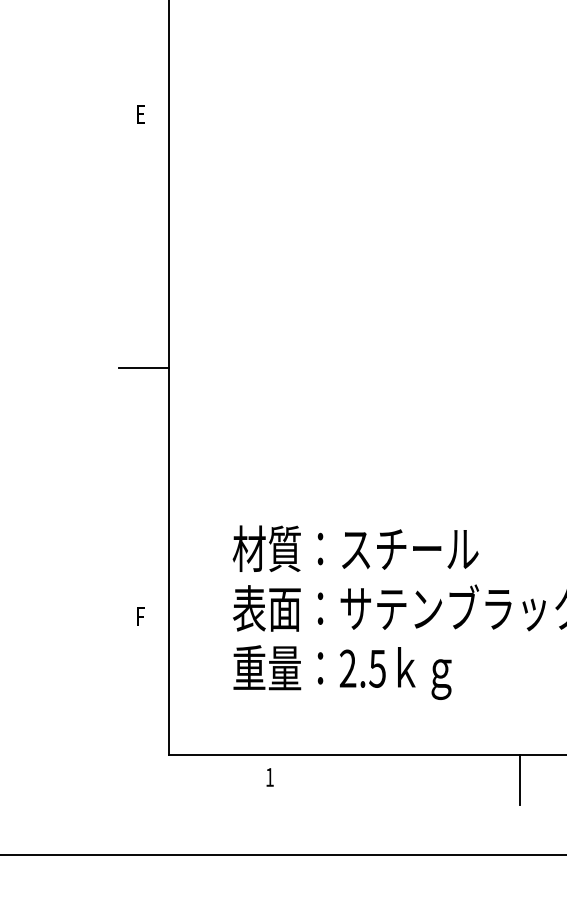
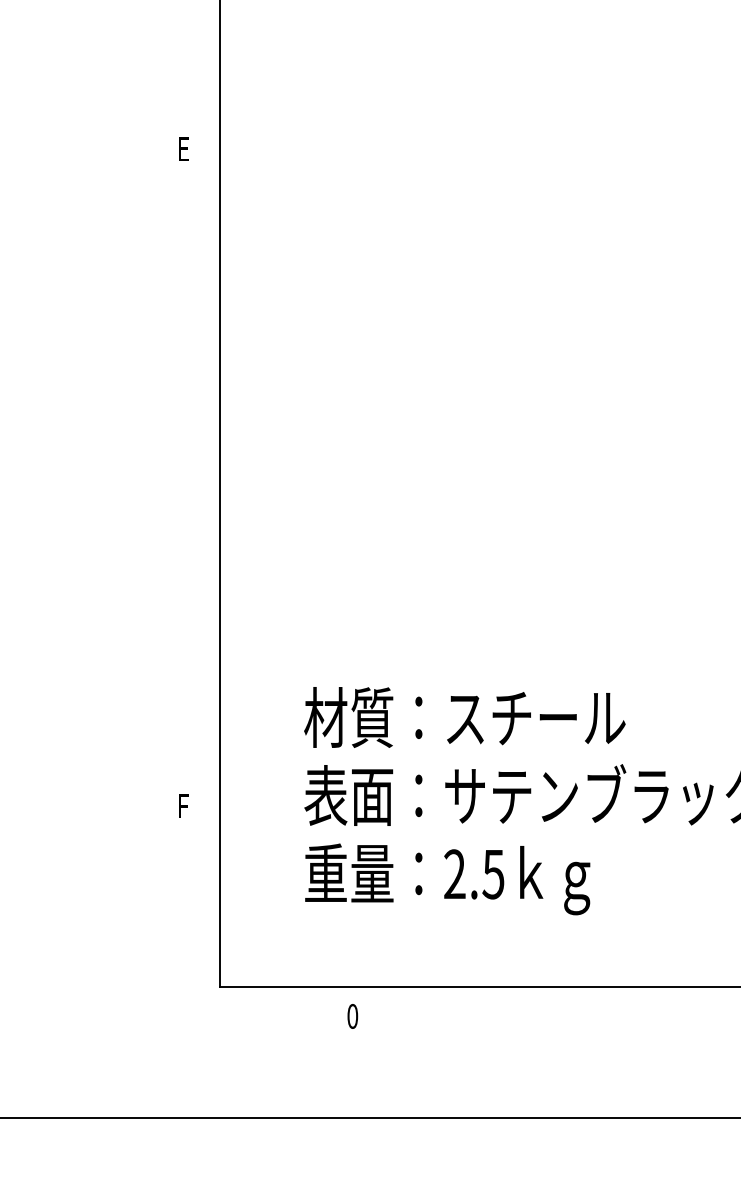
line: (143, 367) -> (187, 480), removed
text: (269, 776) -> (352, 1015), 1 -> 0
line: (520, 779) -> (680, 1019), removed

